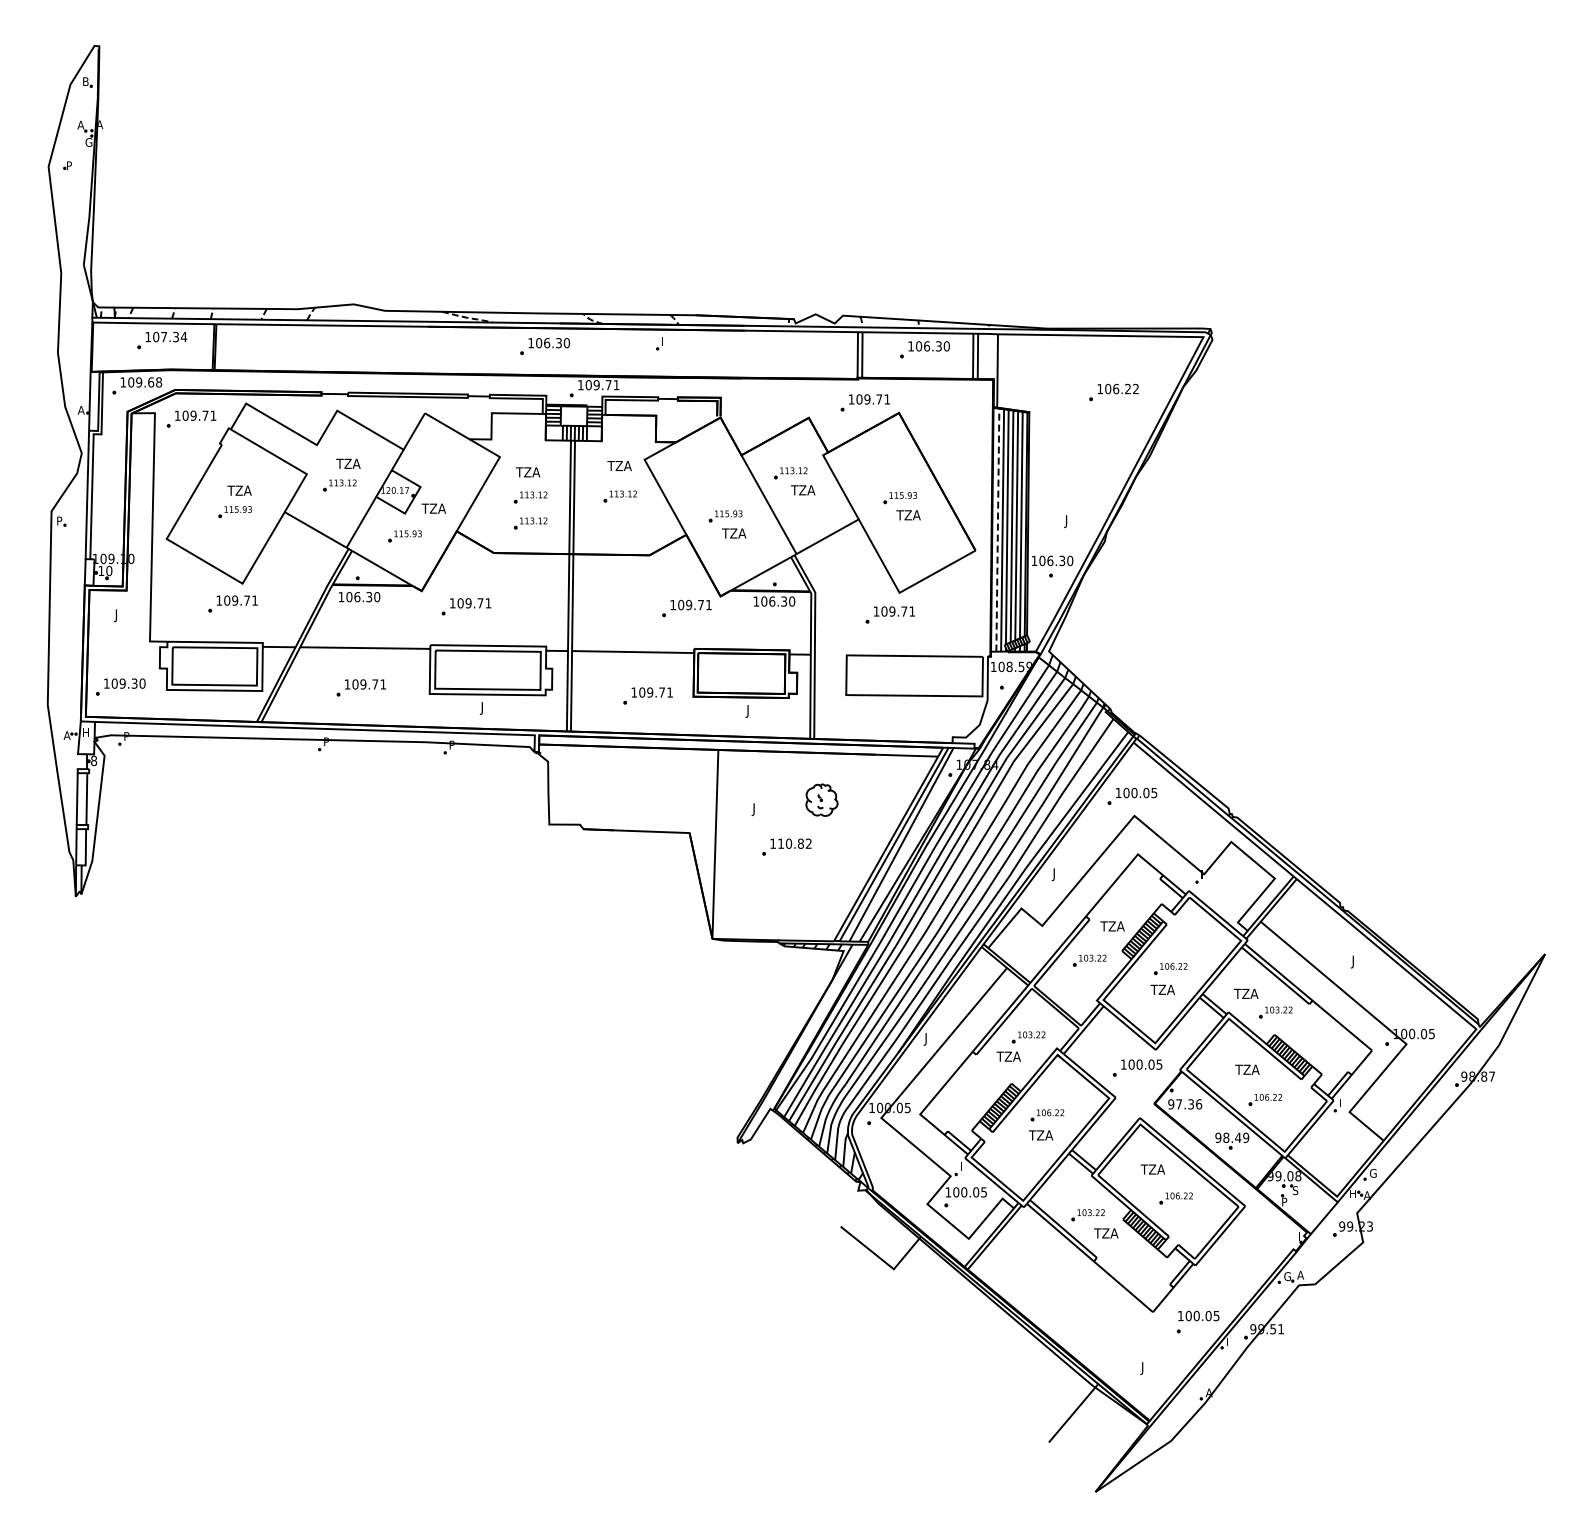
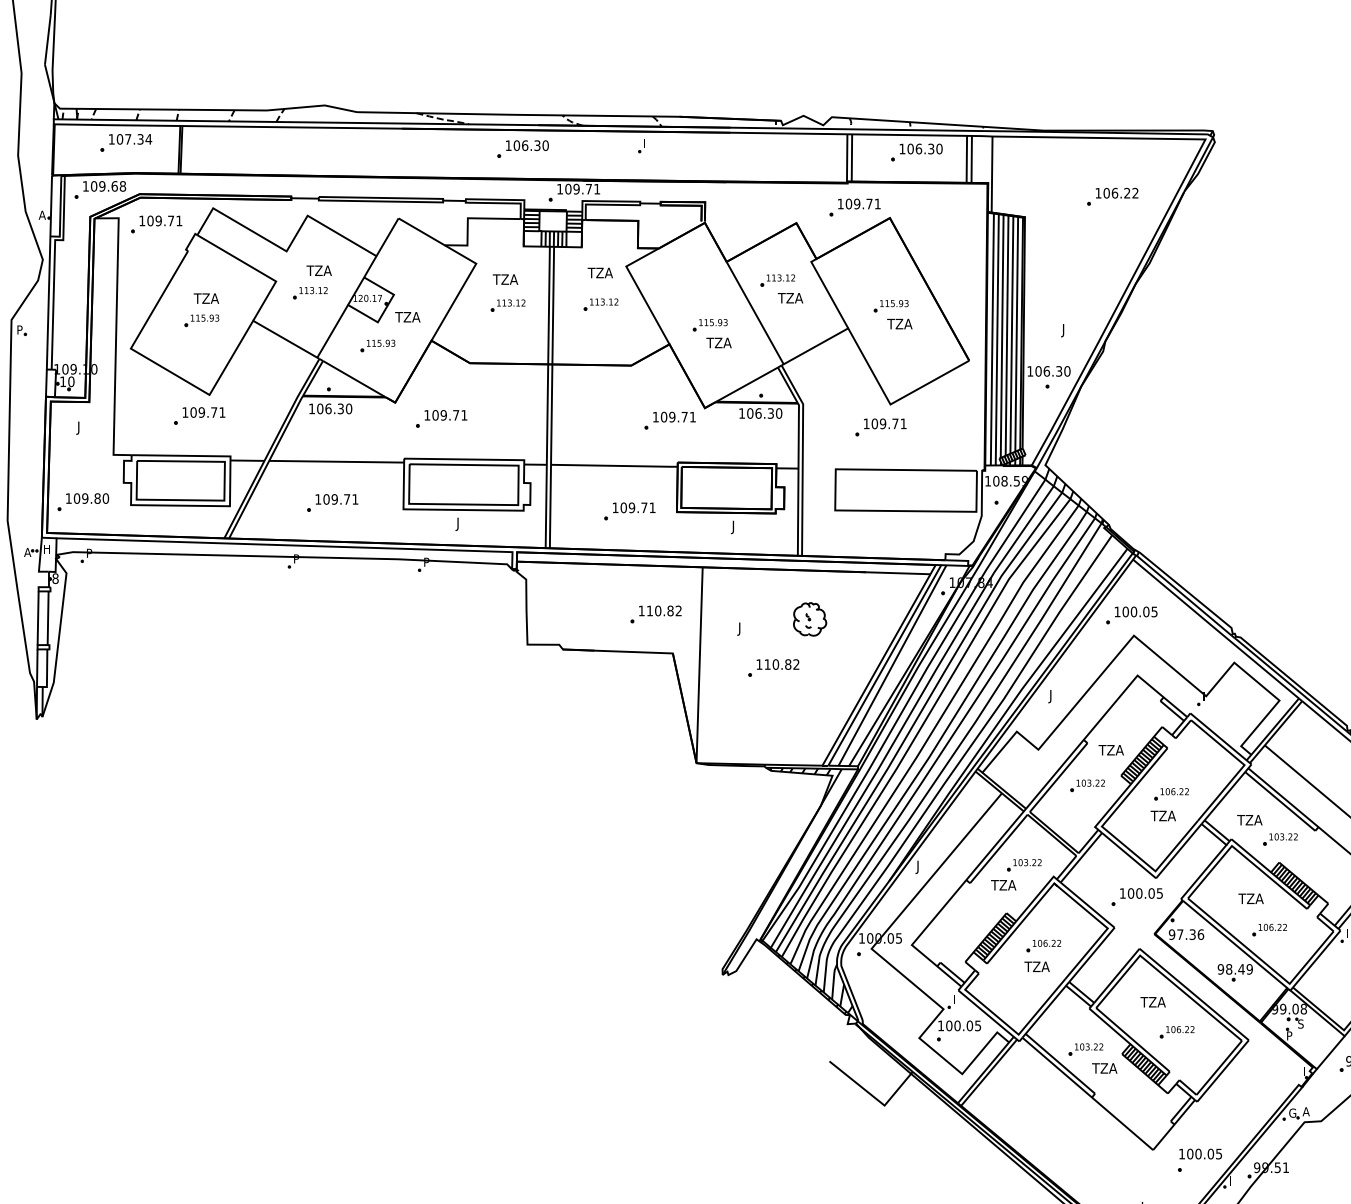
part: (530, 523) -> (507, 332), removed
line: (997, 529) -> (991, 338), dashed -> solid
text: (134, 683) -> (97, 498), 109.30 -> 109.80
part: (672, 794) -> (655, 613), added

